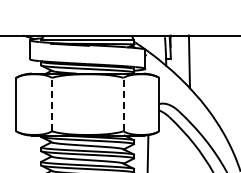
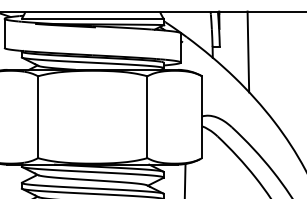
line: (52, 104) -> (38, 117), dashed -> solid
line: (123, 104) -> (147, 117), dashed -> solid

